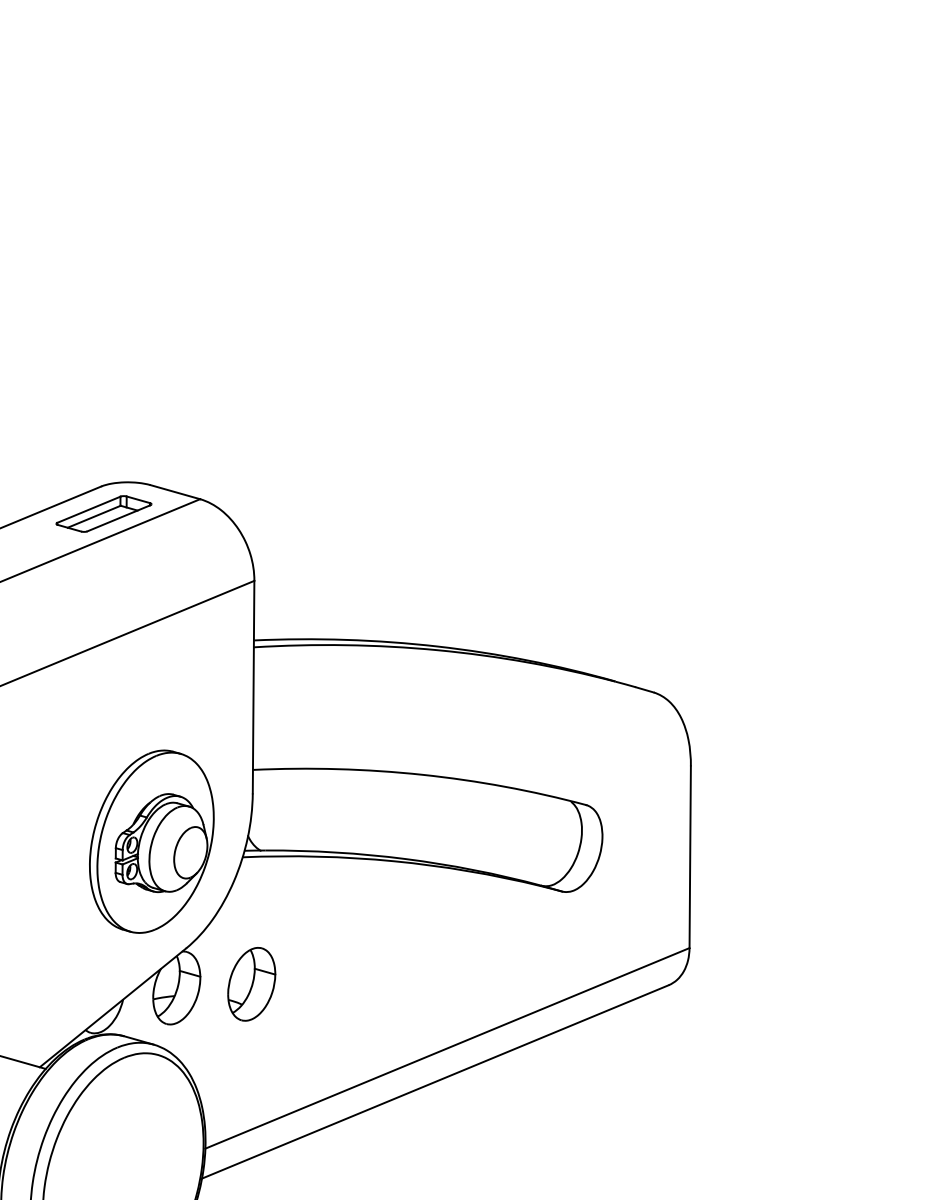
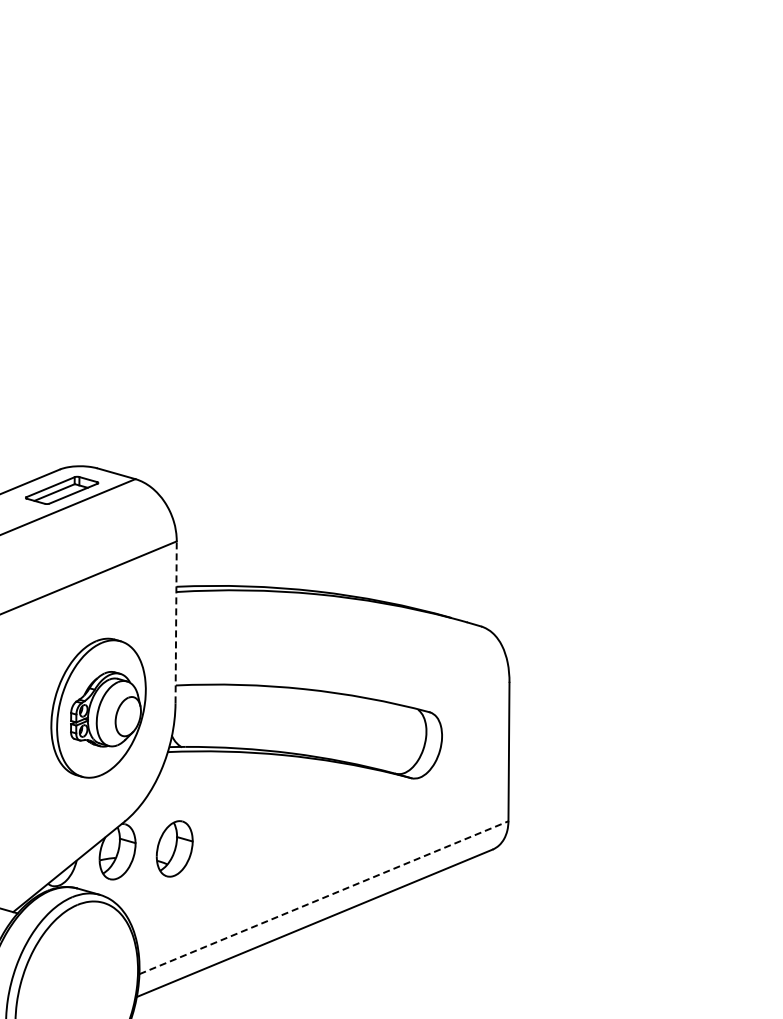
line: (254, 685) -> (176, 621), solid -> dashed
part: (151, 840) -> (98, 707), moved
line: (446, 1048) -> (323, 897), solid -> dashed

